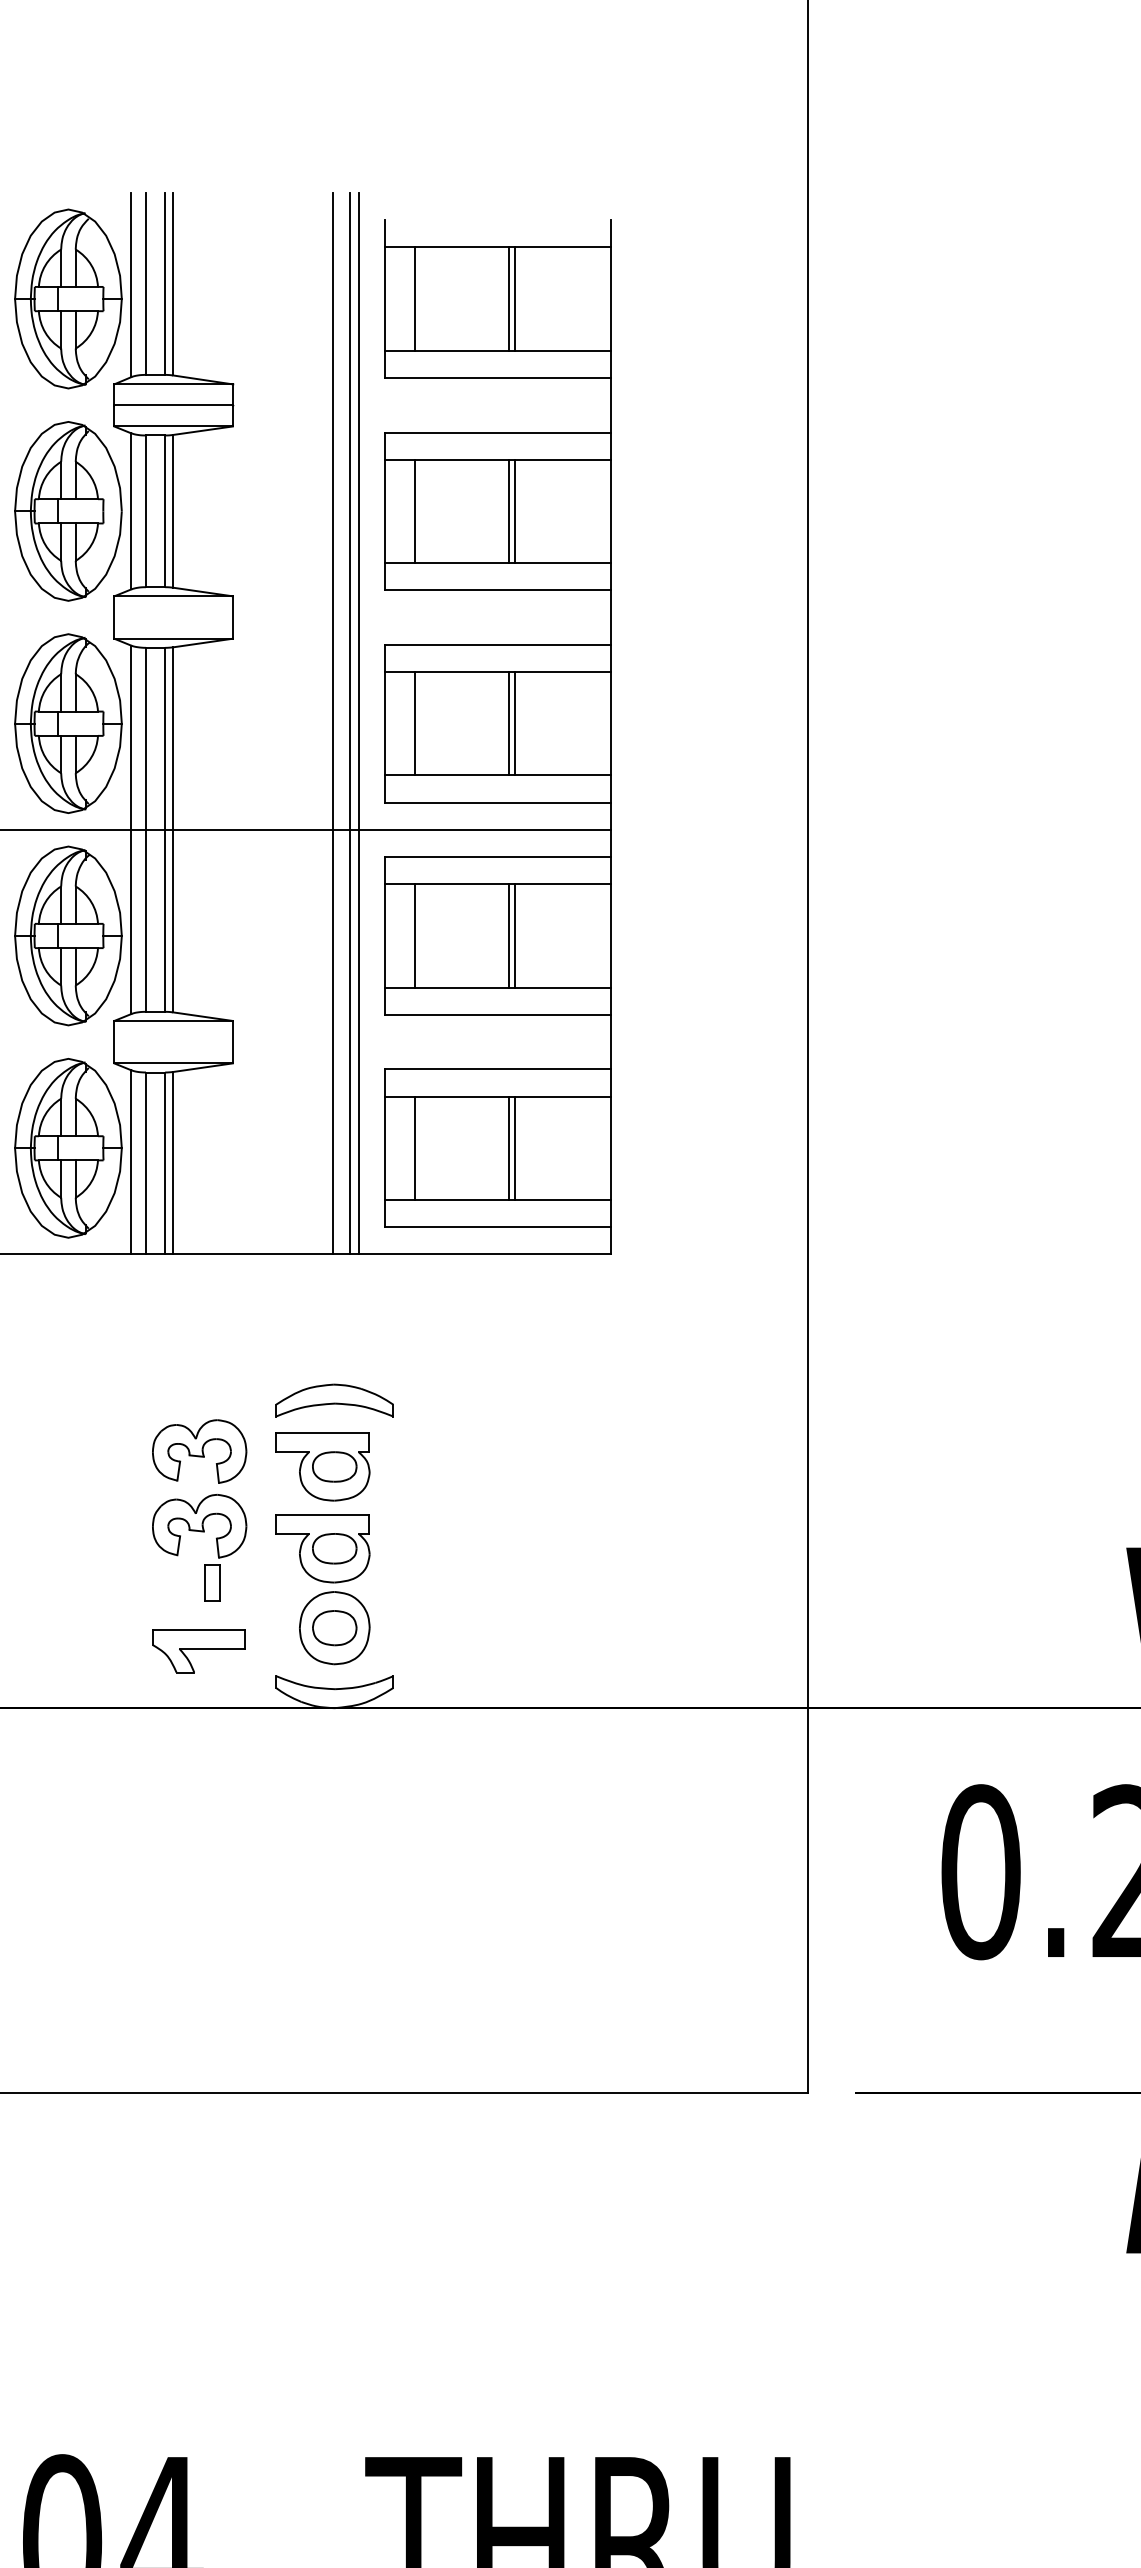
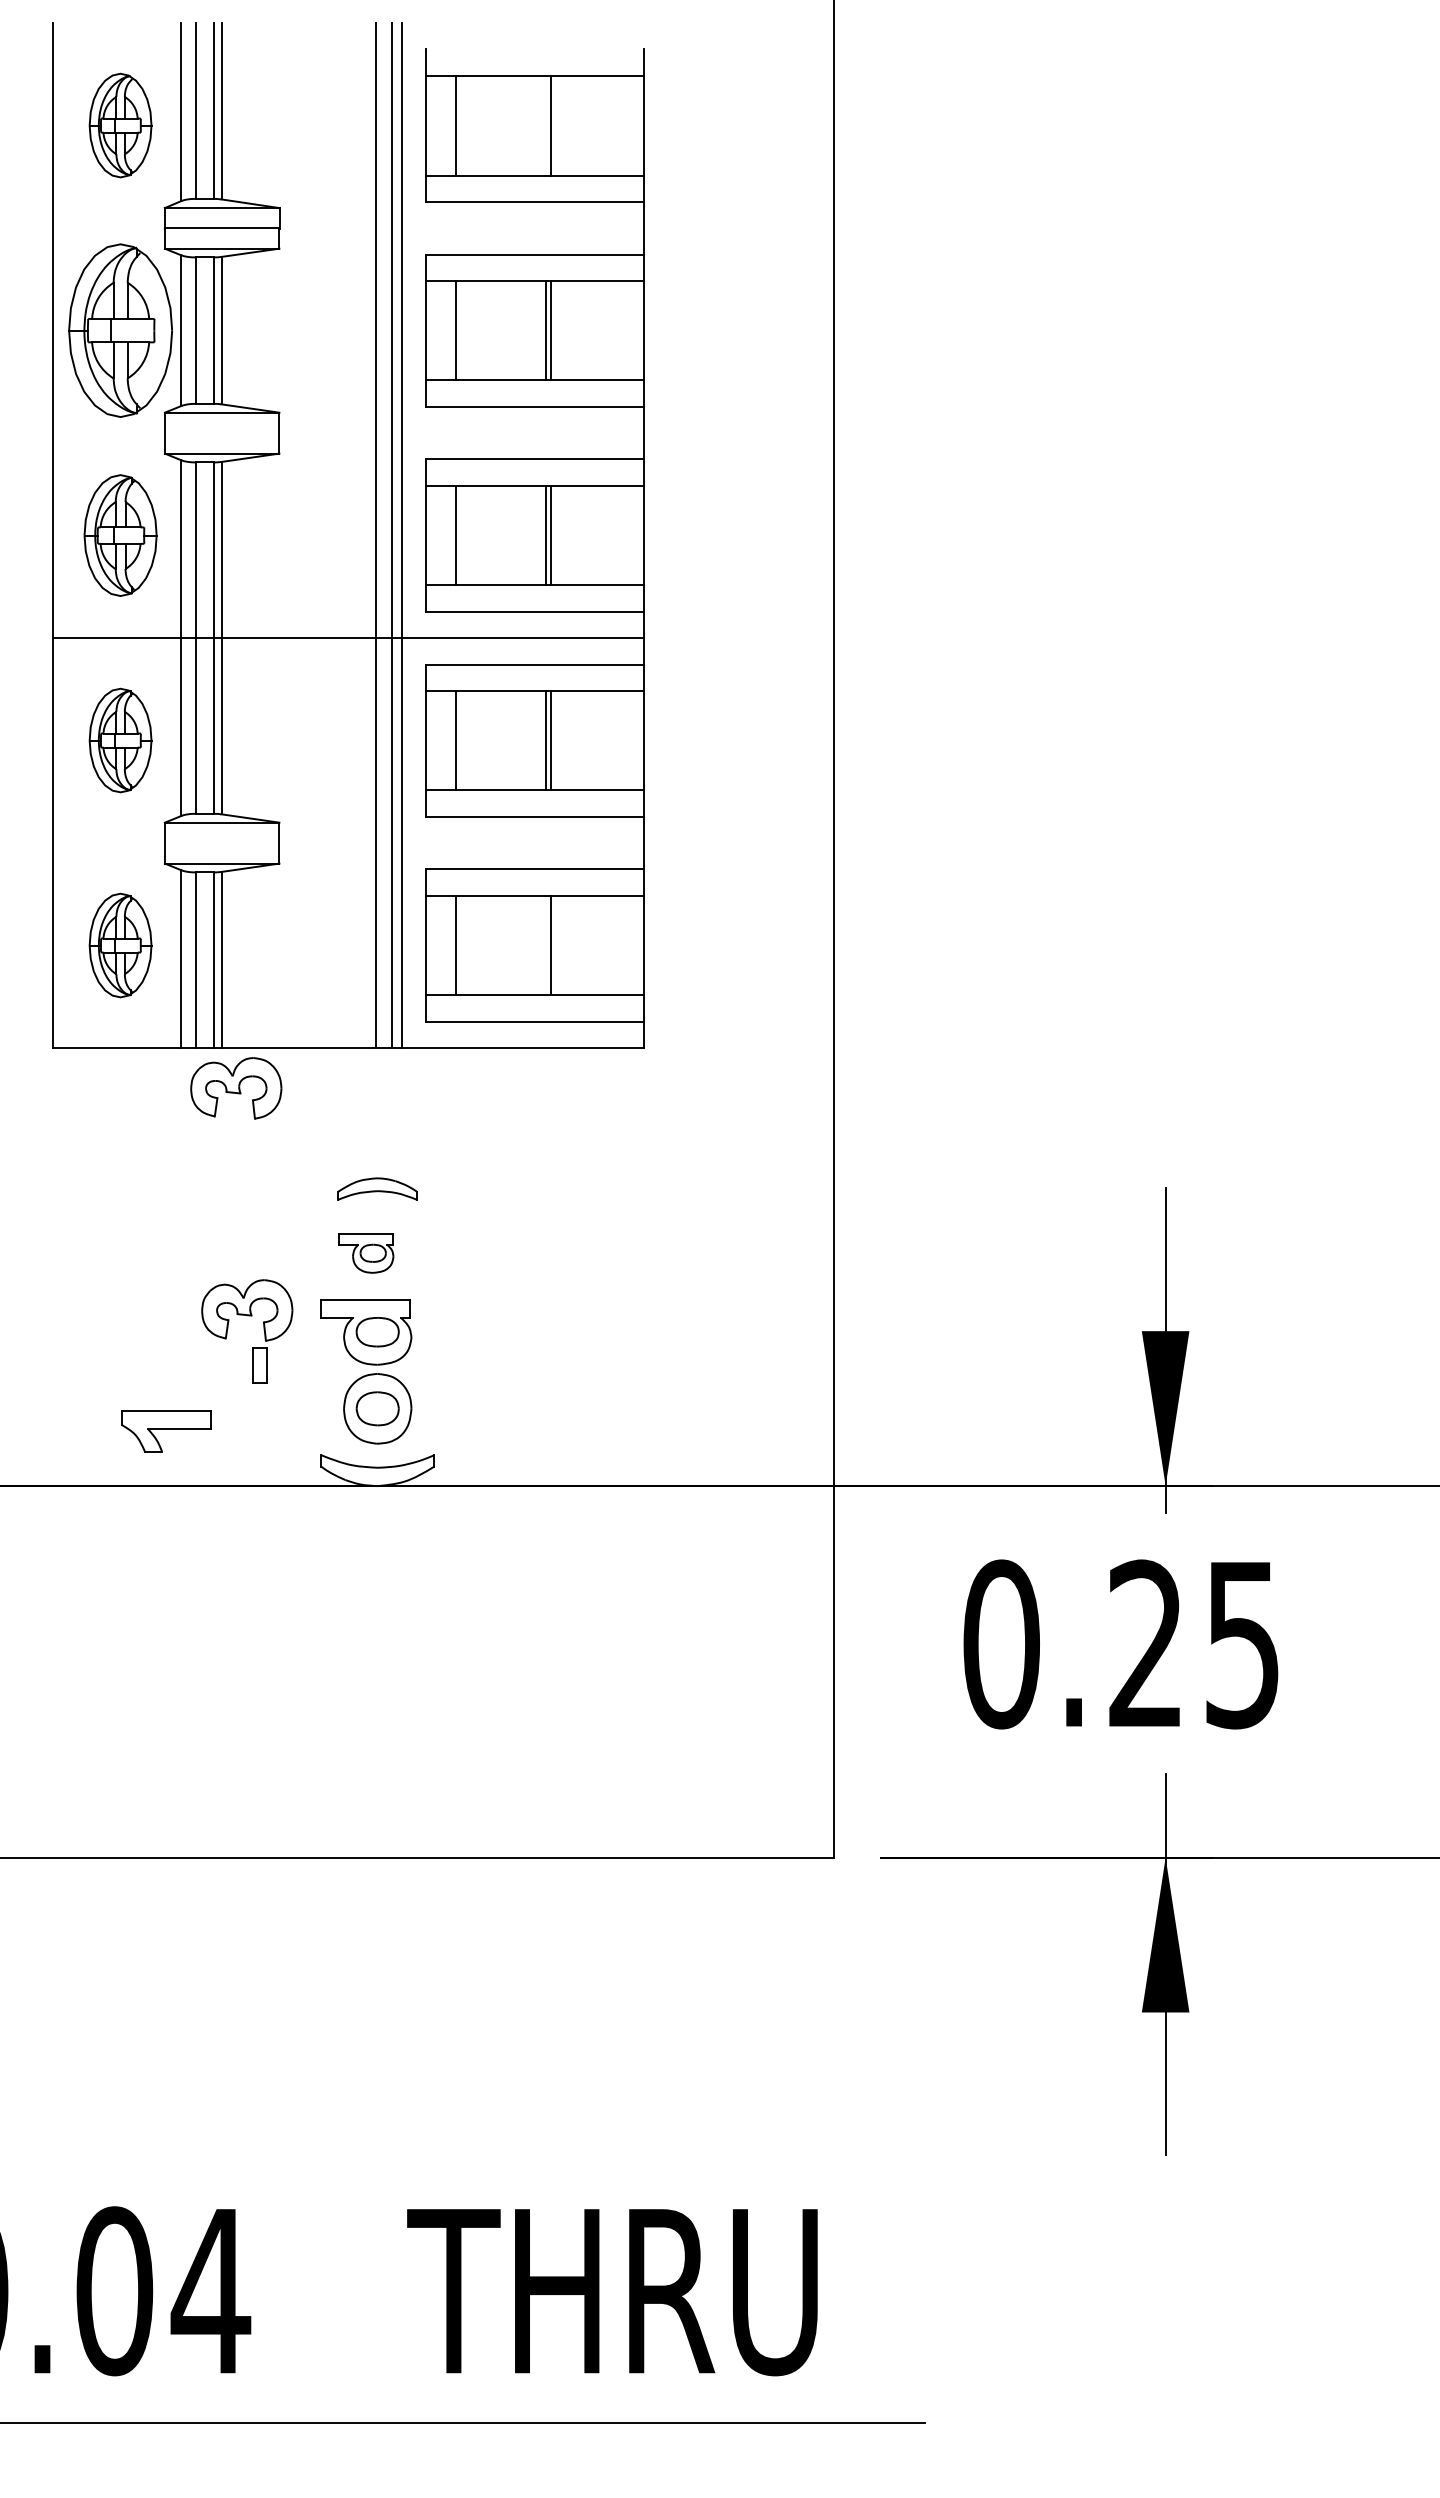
part: (68, 298) -> (120, 125), size x0.6
line: (508, 298) -> (545, 125), removed
part: (68, 723) -> (120, 535), size x0.7
part: (68, 935) -> (120, 740), size x0.6
part: (68, 1148) -> (120, 945), size x0.6
line: (508, 1148) -> (545, 945), removed
part: (334, 1399) -> (377, 1188), size x0.7
part: (199, 1451) -> (236, 1088), moved
part: (323, 1467) -> (366, 1253), size x0.6
part: (198, 1651) -> (166, 1431), moved

